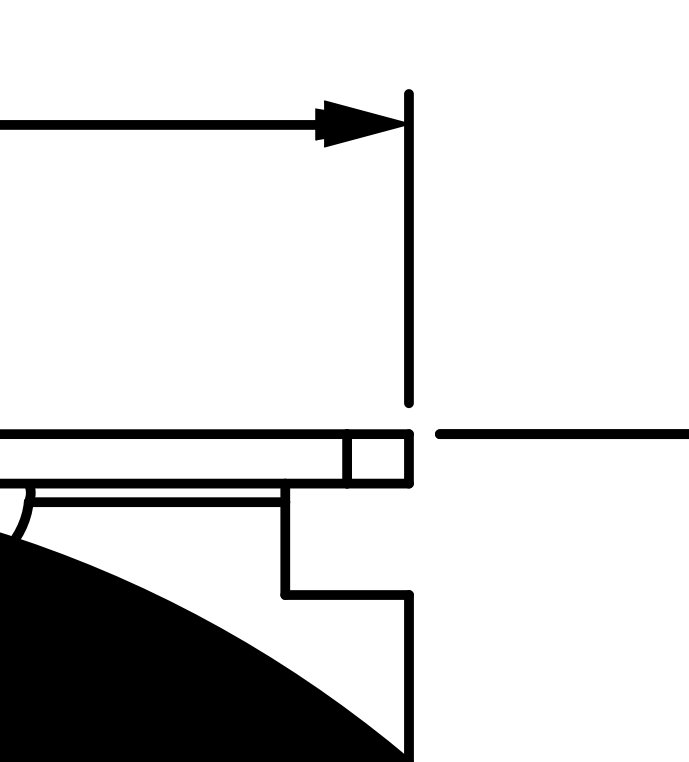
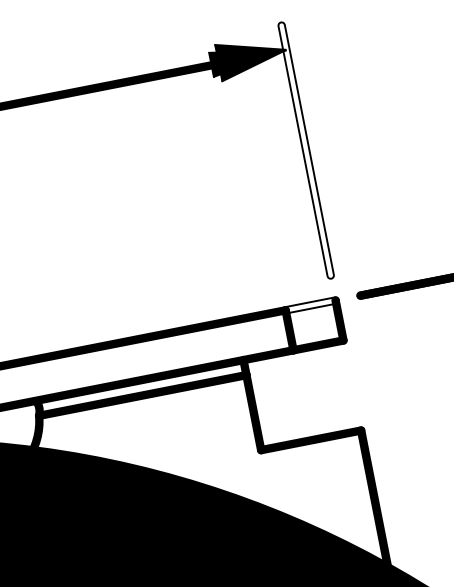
fill: (408, 248) -> (305, 150), removed
fill: (377, 434) -> (310, 305), removed

